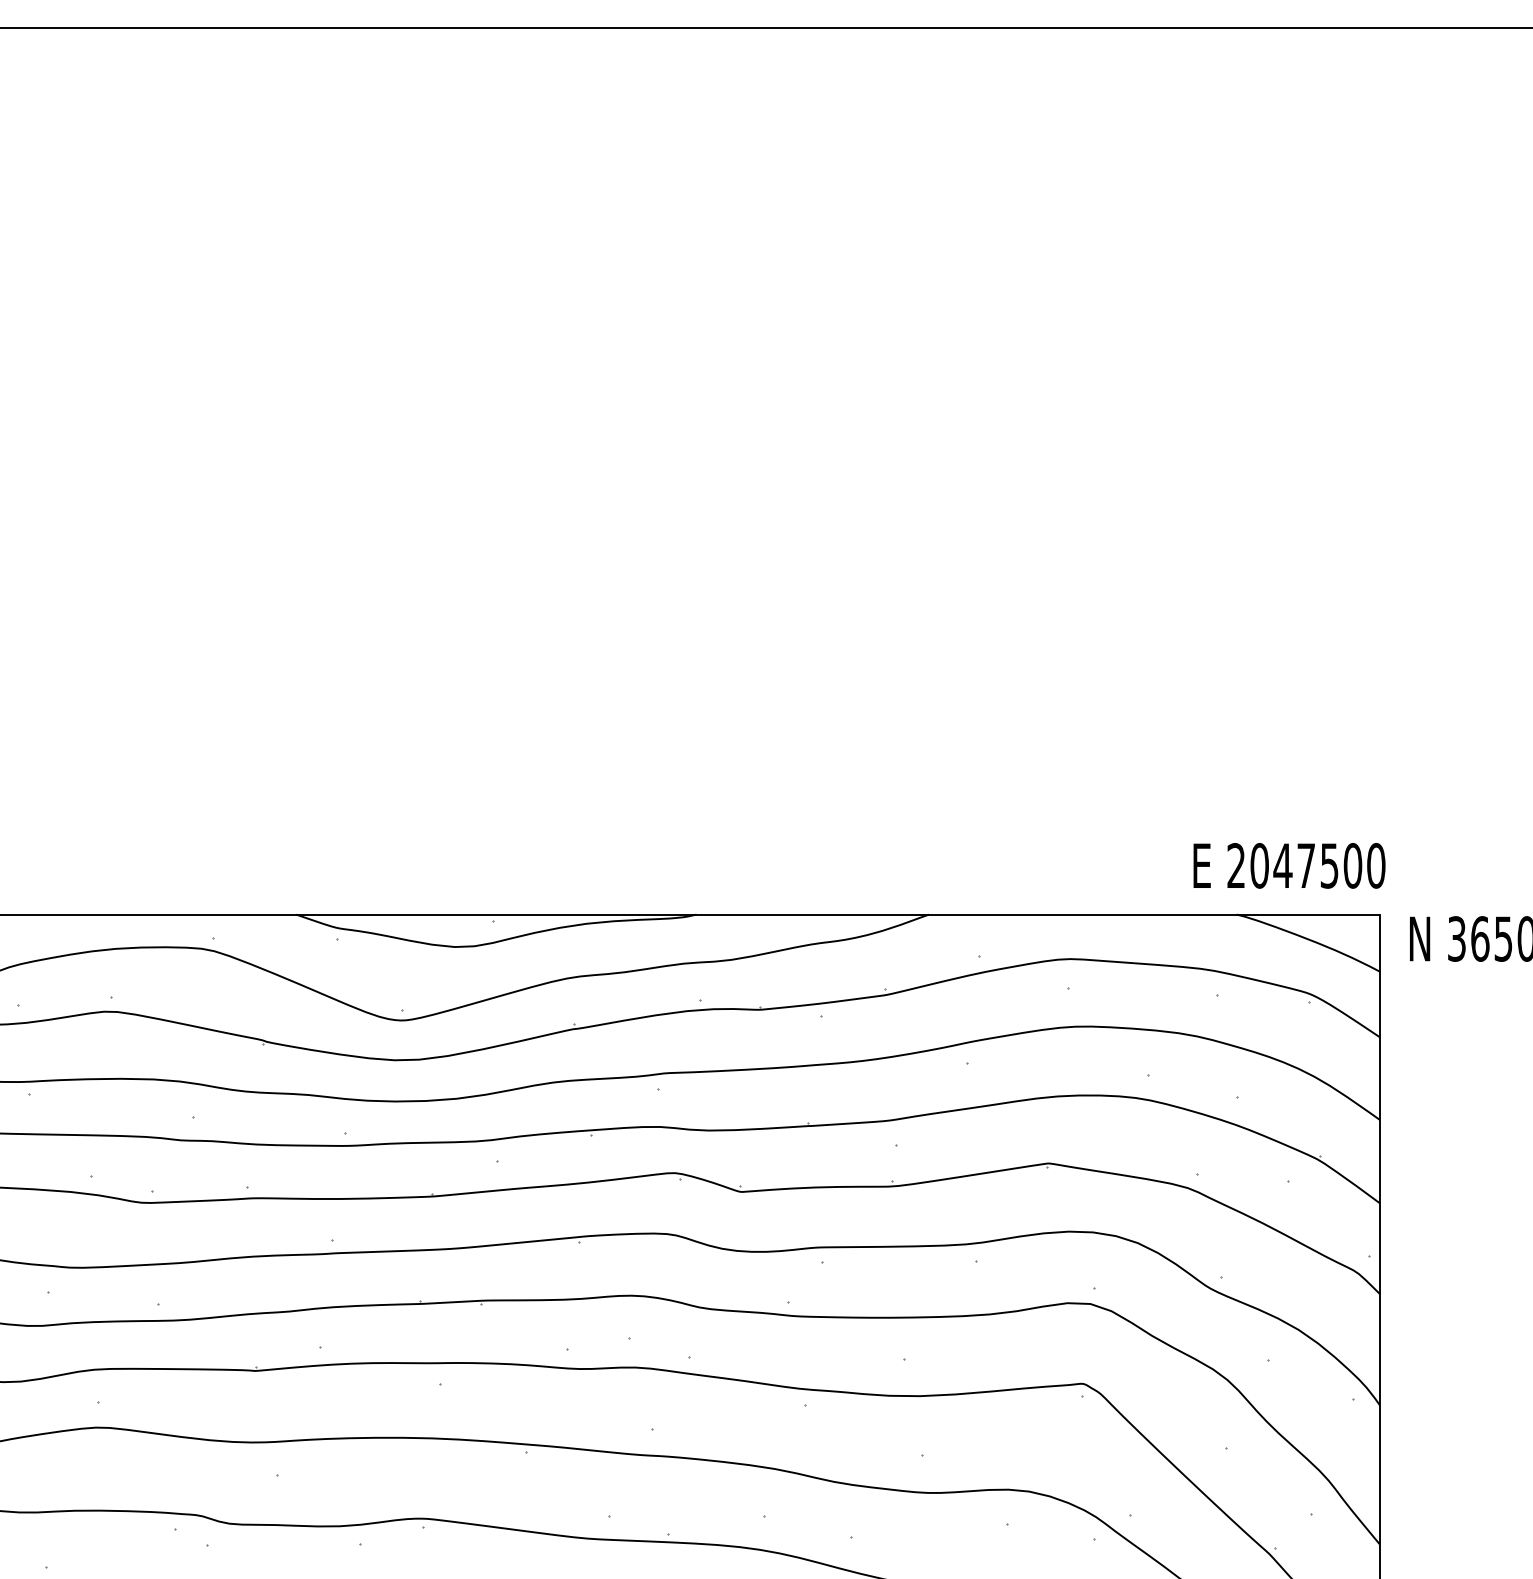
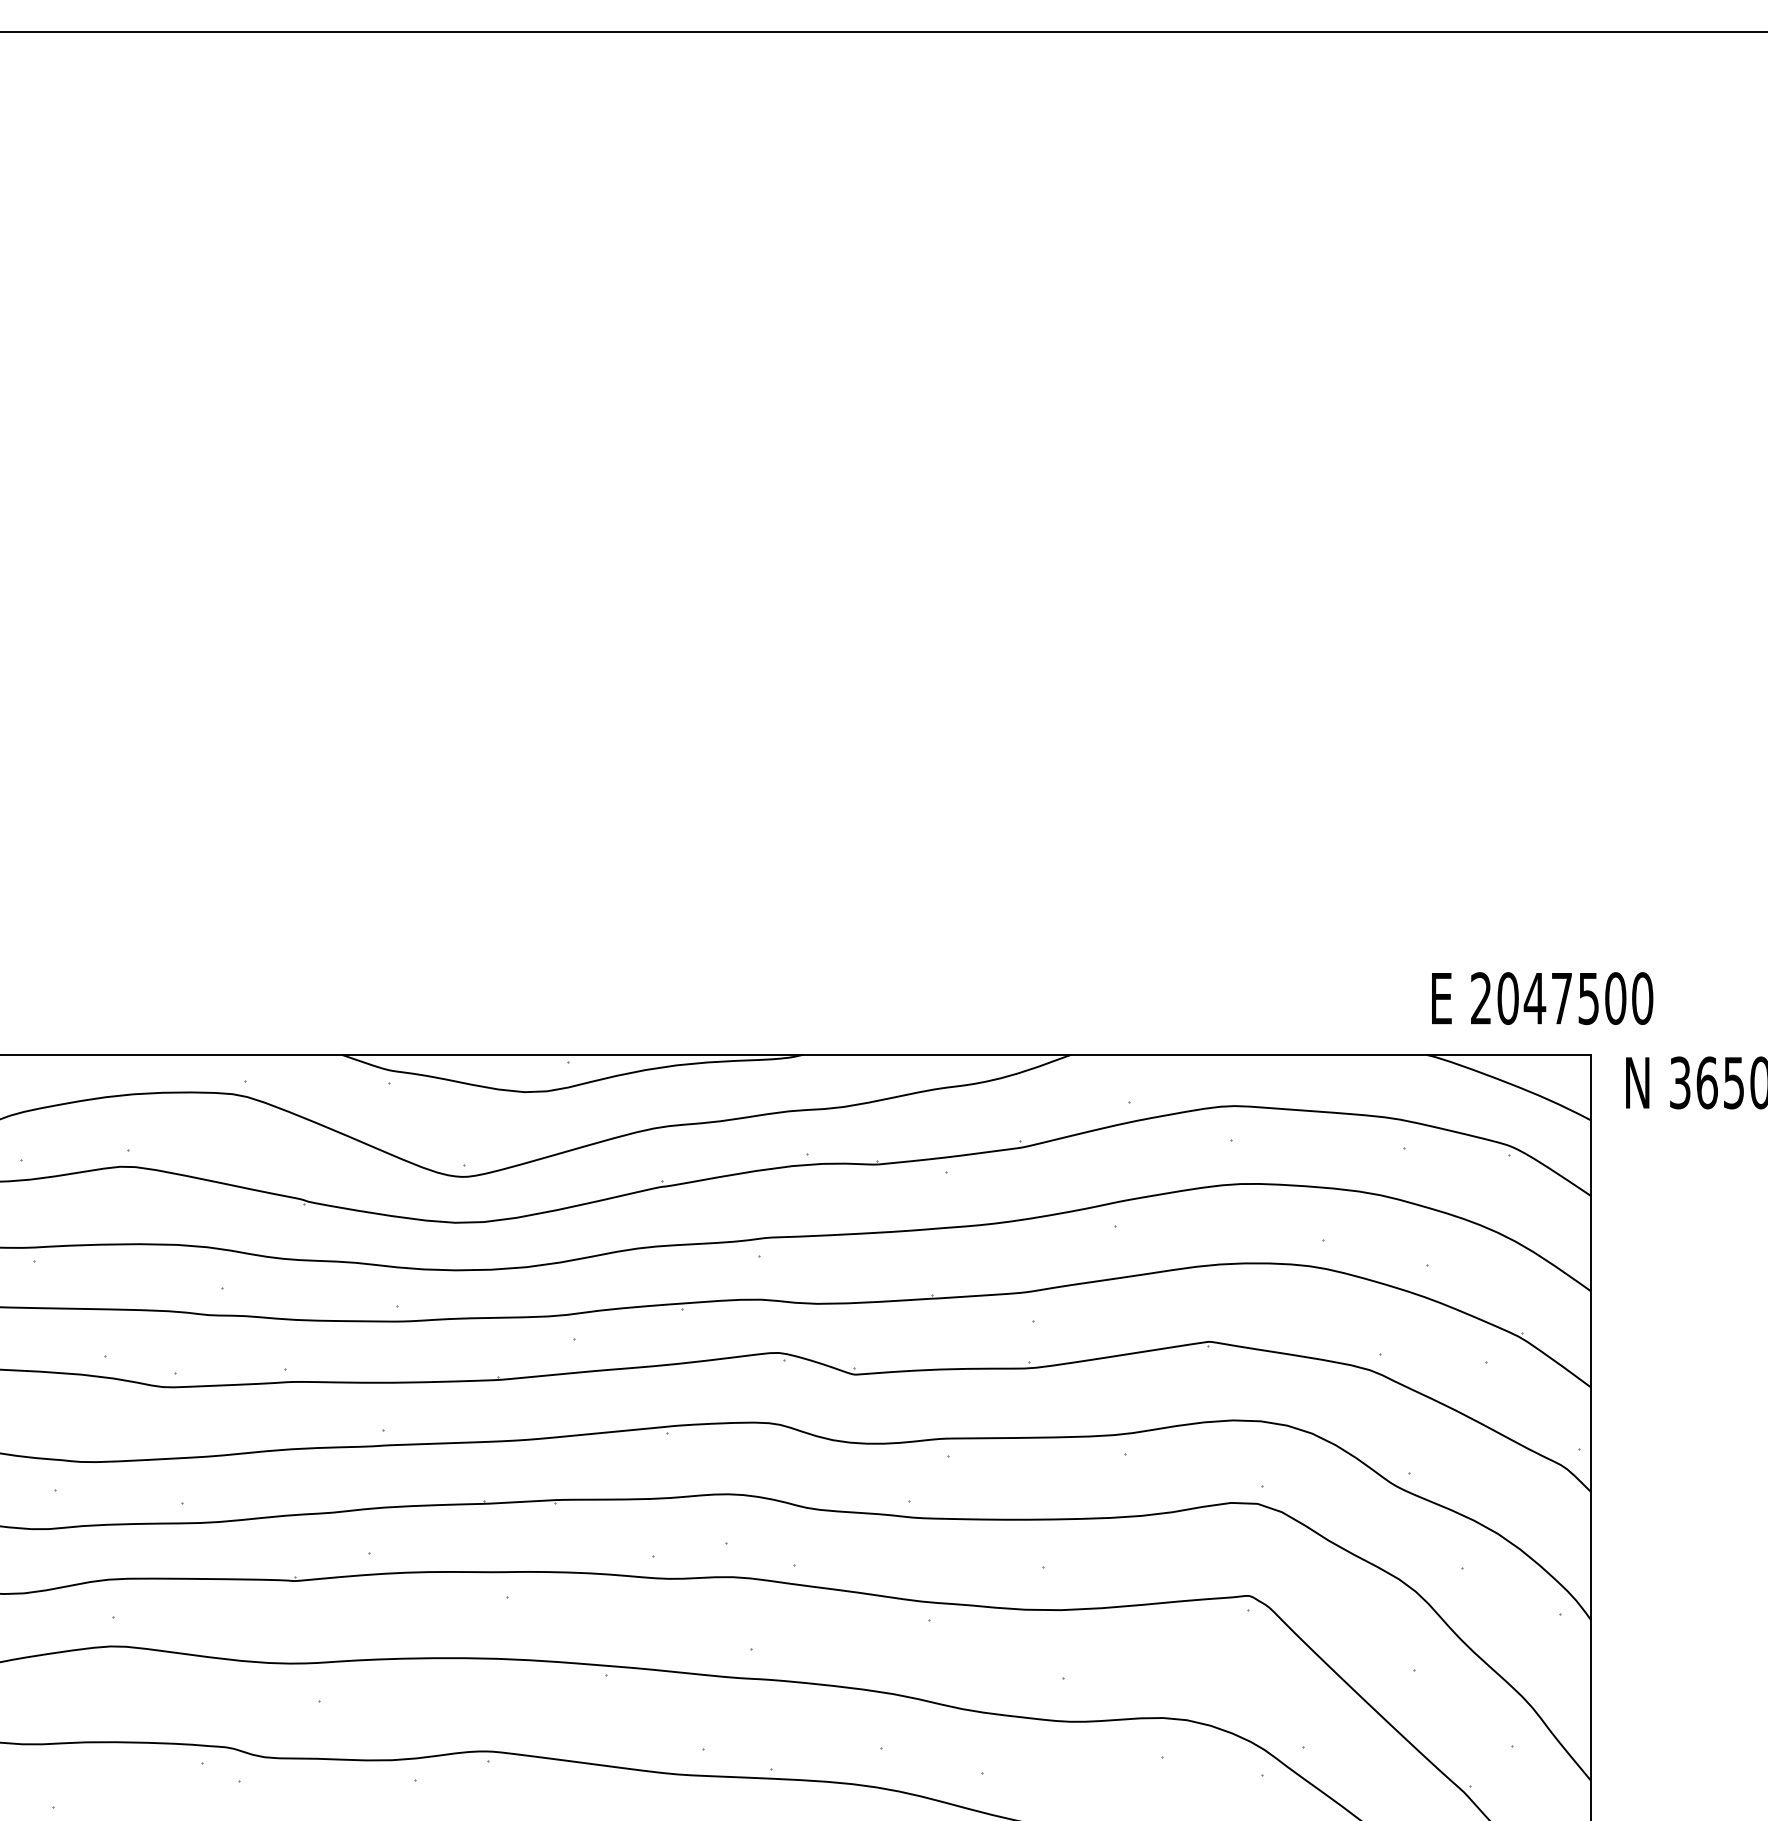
text: (1289, 865) -> (1542, 998), moved

